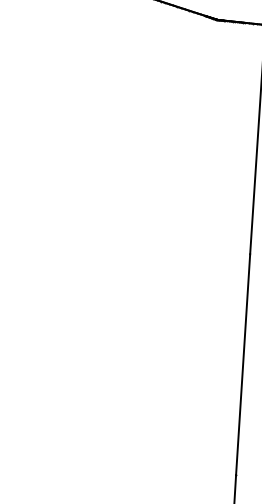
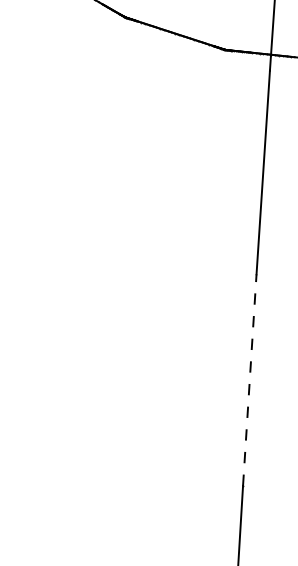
line: (242, 365) -> (249, 380), solid -> dashed

